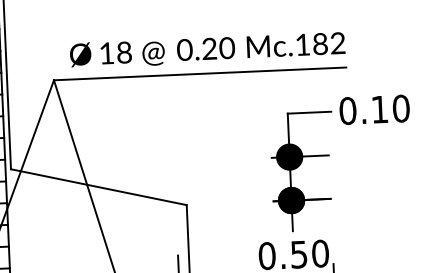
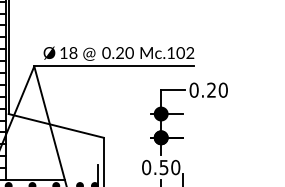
text: (320, 44) -> (180, 53), Mc.182 -> Mc.102
text: (379, 108) -> (211, 89), 0.10 -> 0.20

